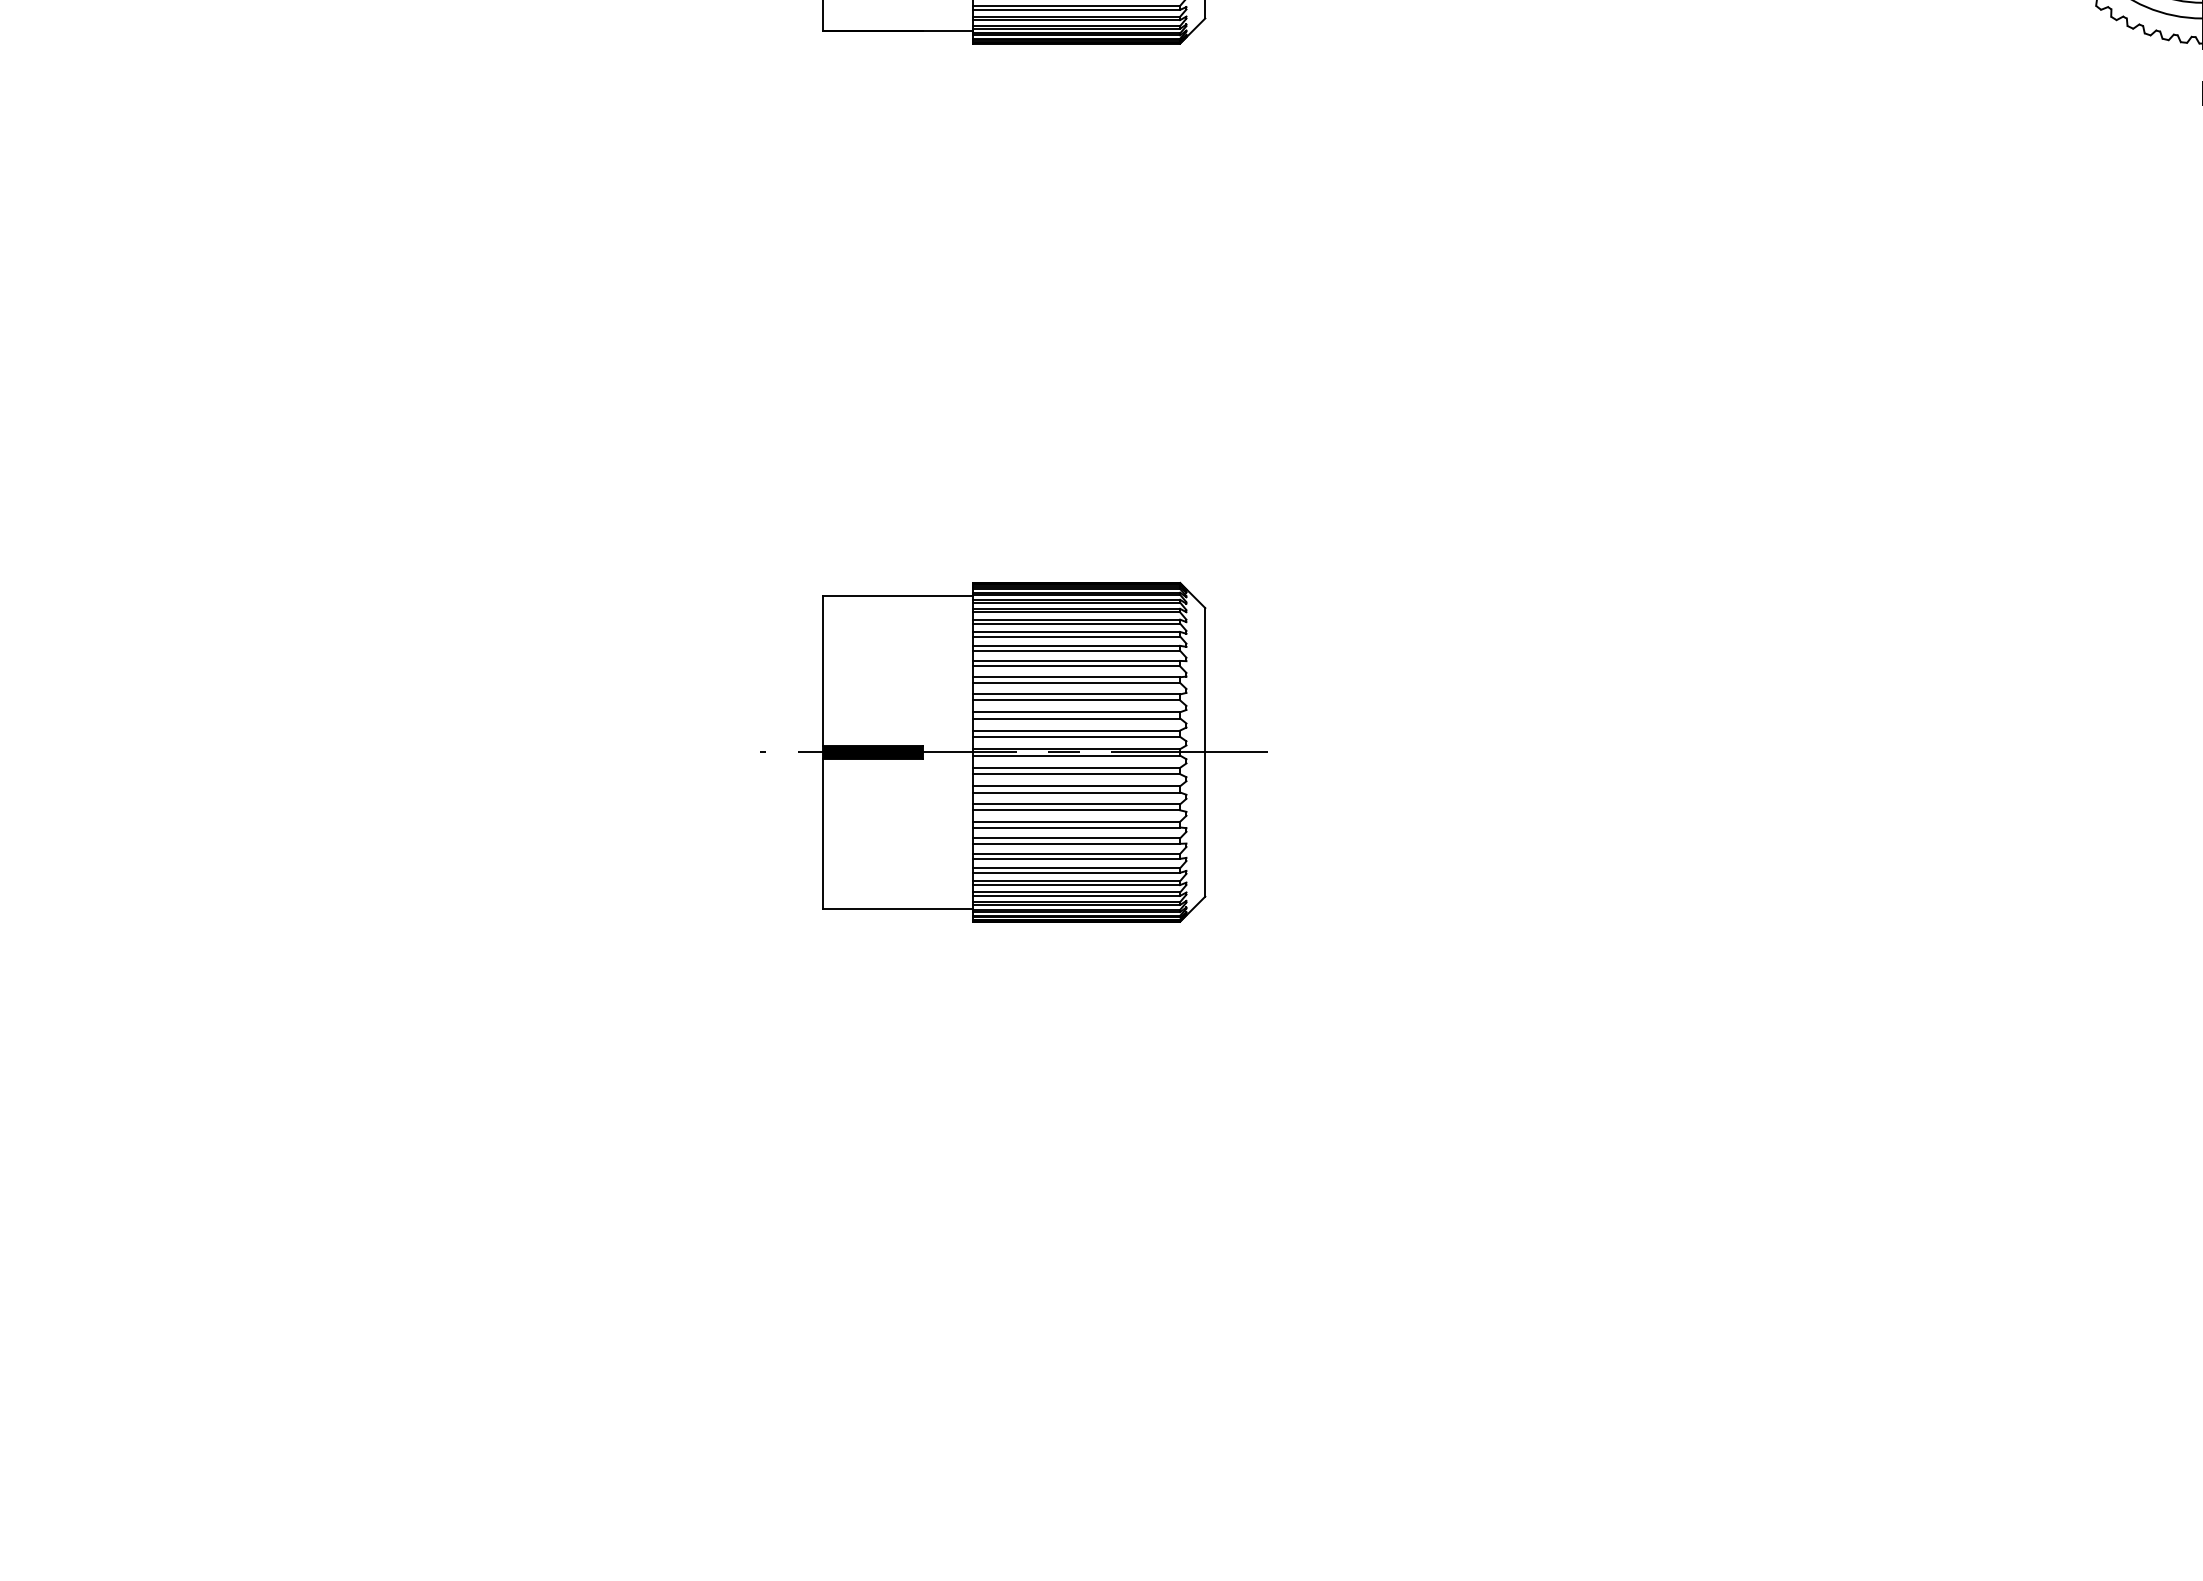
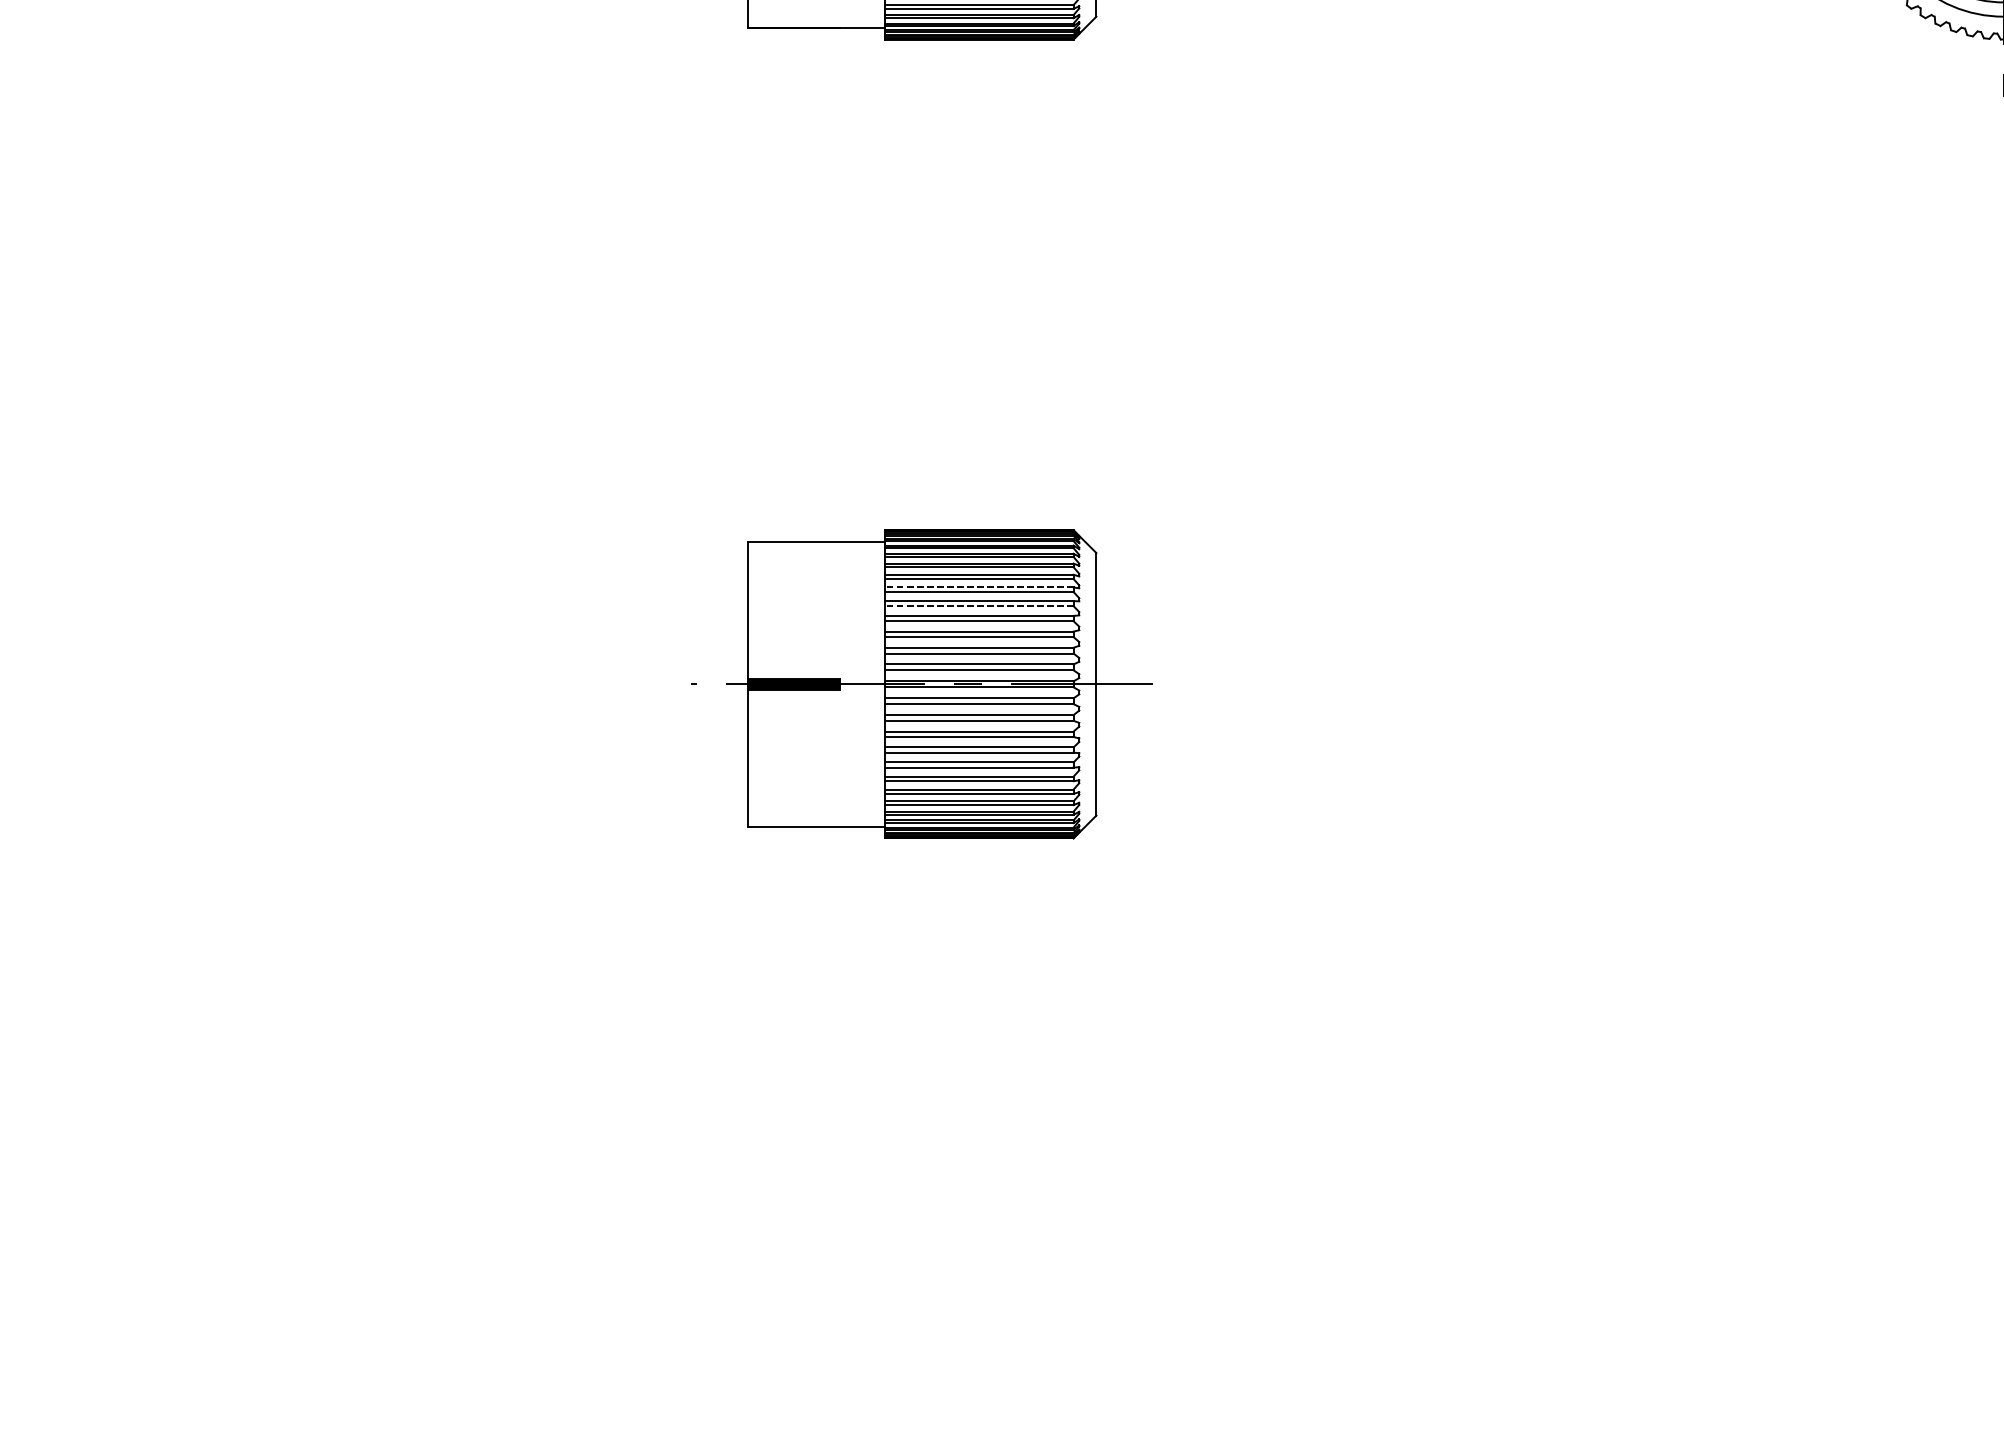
line: (1076, 645) -> (979, 587), solid -> dashed
line: (1076, 666) -> (979, 606), solid -> dashed

